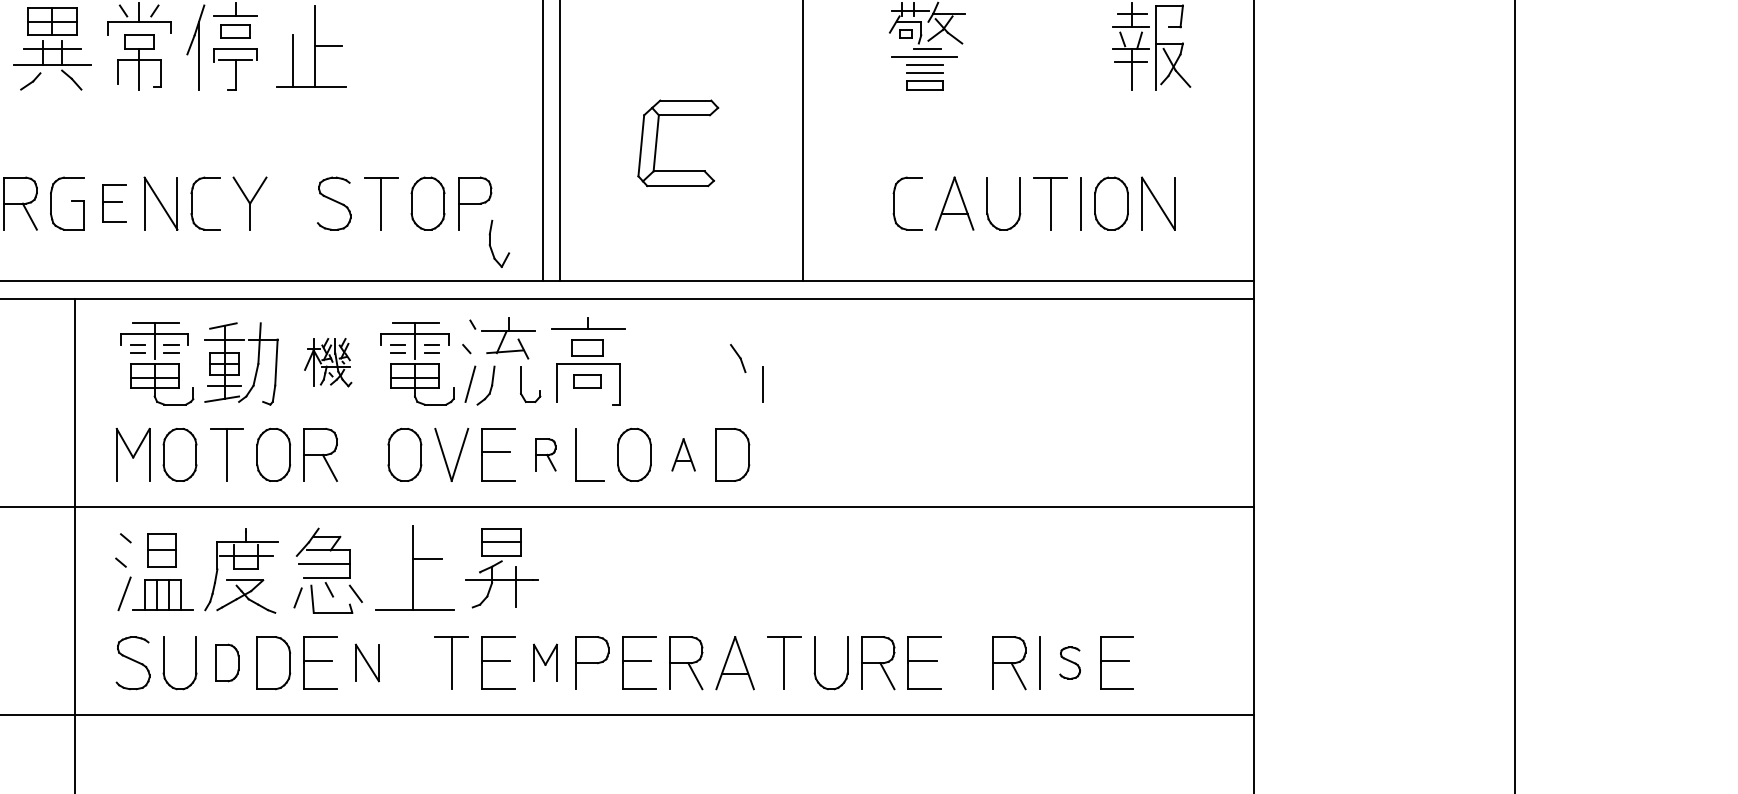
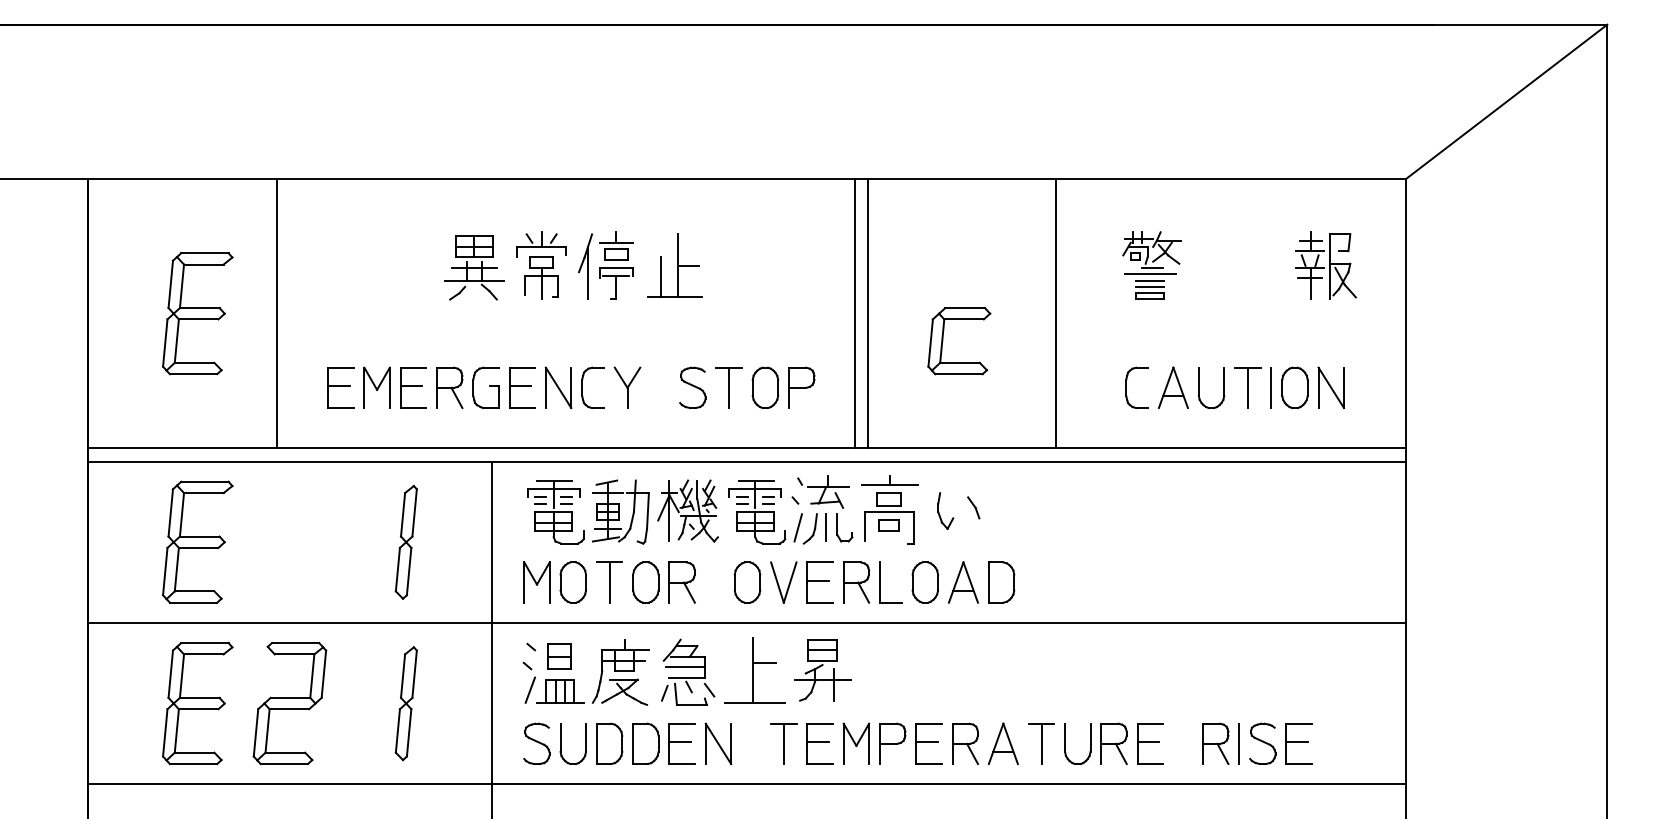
part: (114, 203) -> (522, 387), size x1.43
part: (491, 245) -> (939, 512), moved
part: (737, 358) -> (973, 507), moved
part: (327, 361) -> (687, 510), size x1.67
line: (762, 383) -> (825, 527), moved
part: (545, 454) -> (856, 582), size x1.67
part: (683, 454) -> (963, 582), size x1.67
part: (226, 662) -> (609, 743), size x1.43
part: (367, 662) -> (718, 743), size x1.43
part: (545, 662) -> (856, 743), size x1.43
part: (1069, 662) -> (1262, 743), size x1.67

